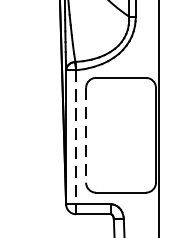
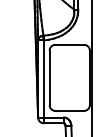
line: (85, 136) -> (49, 78), dashed -> solid
line: (75, 138) -> (43, 79), dashed -> solid

